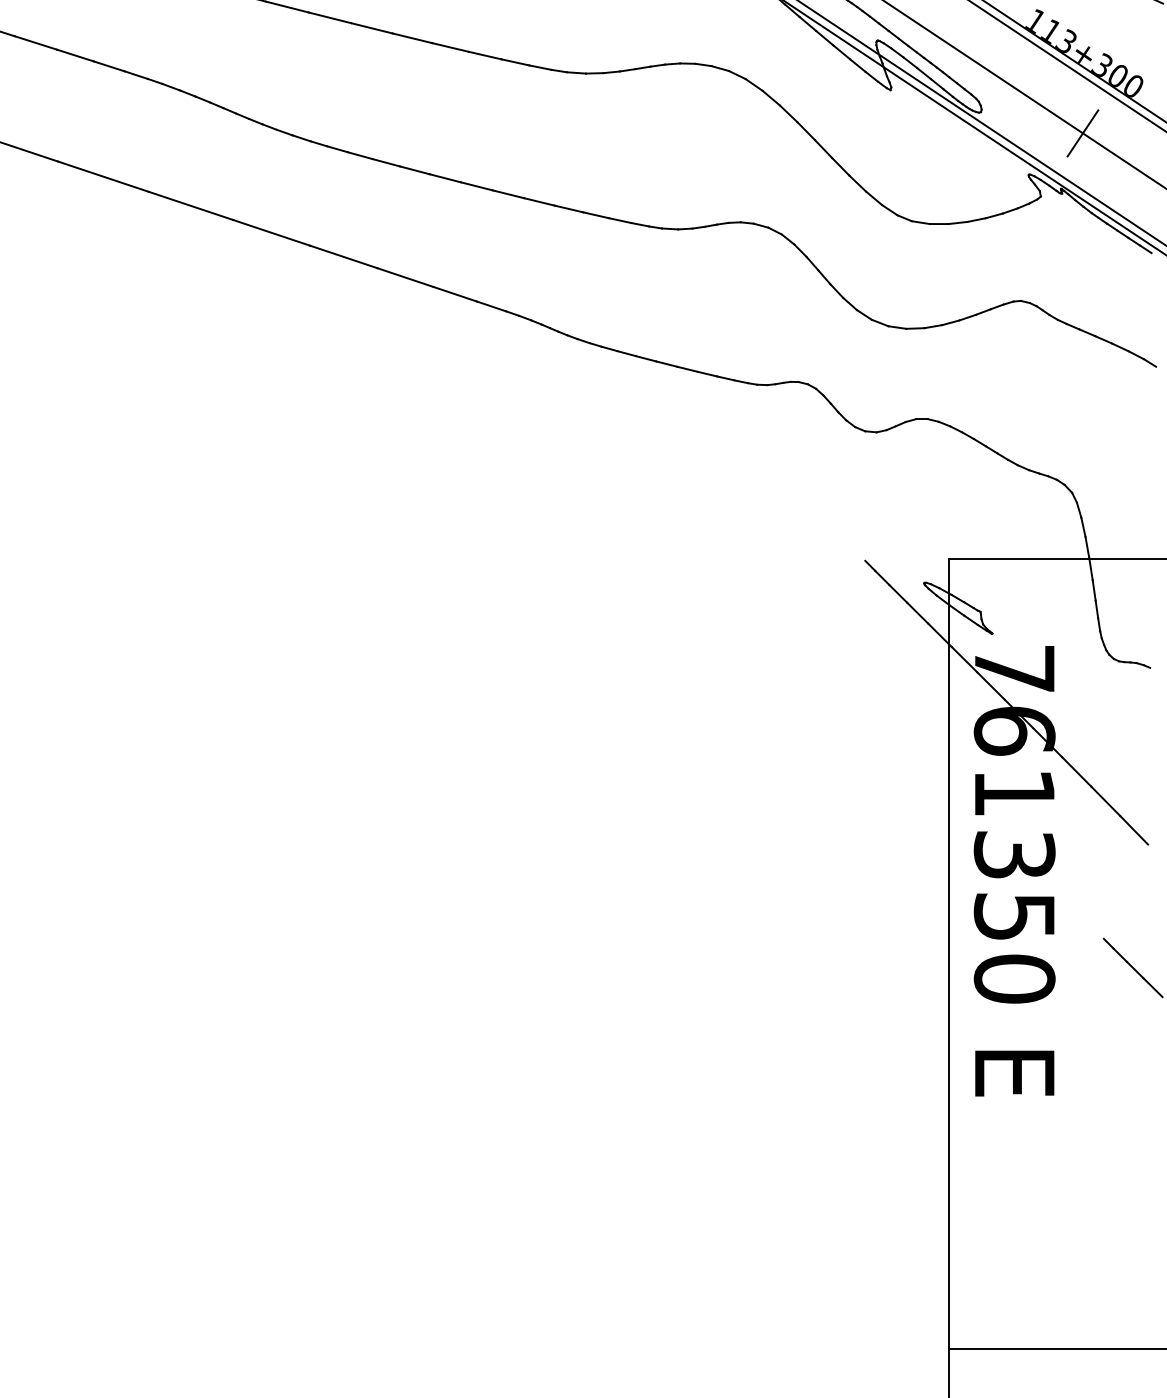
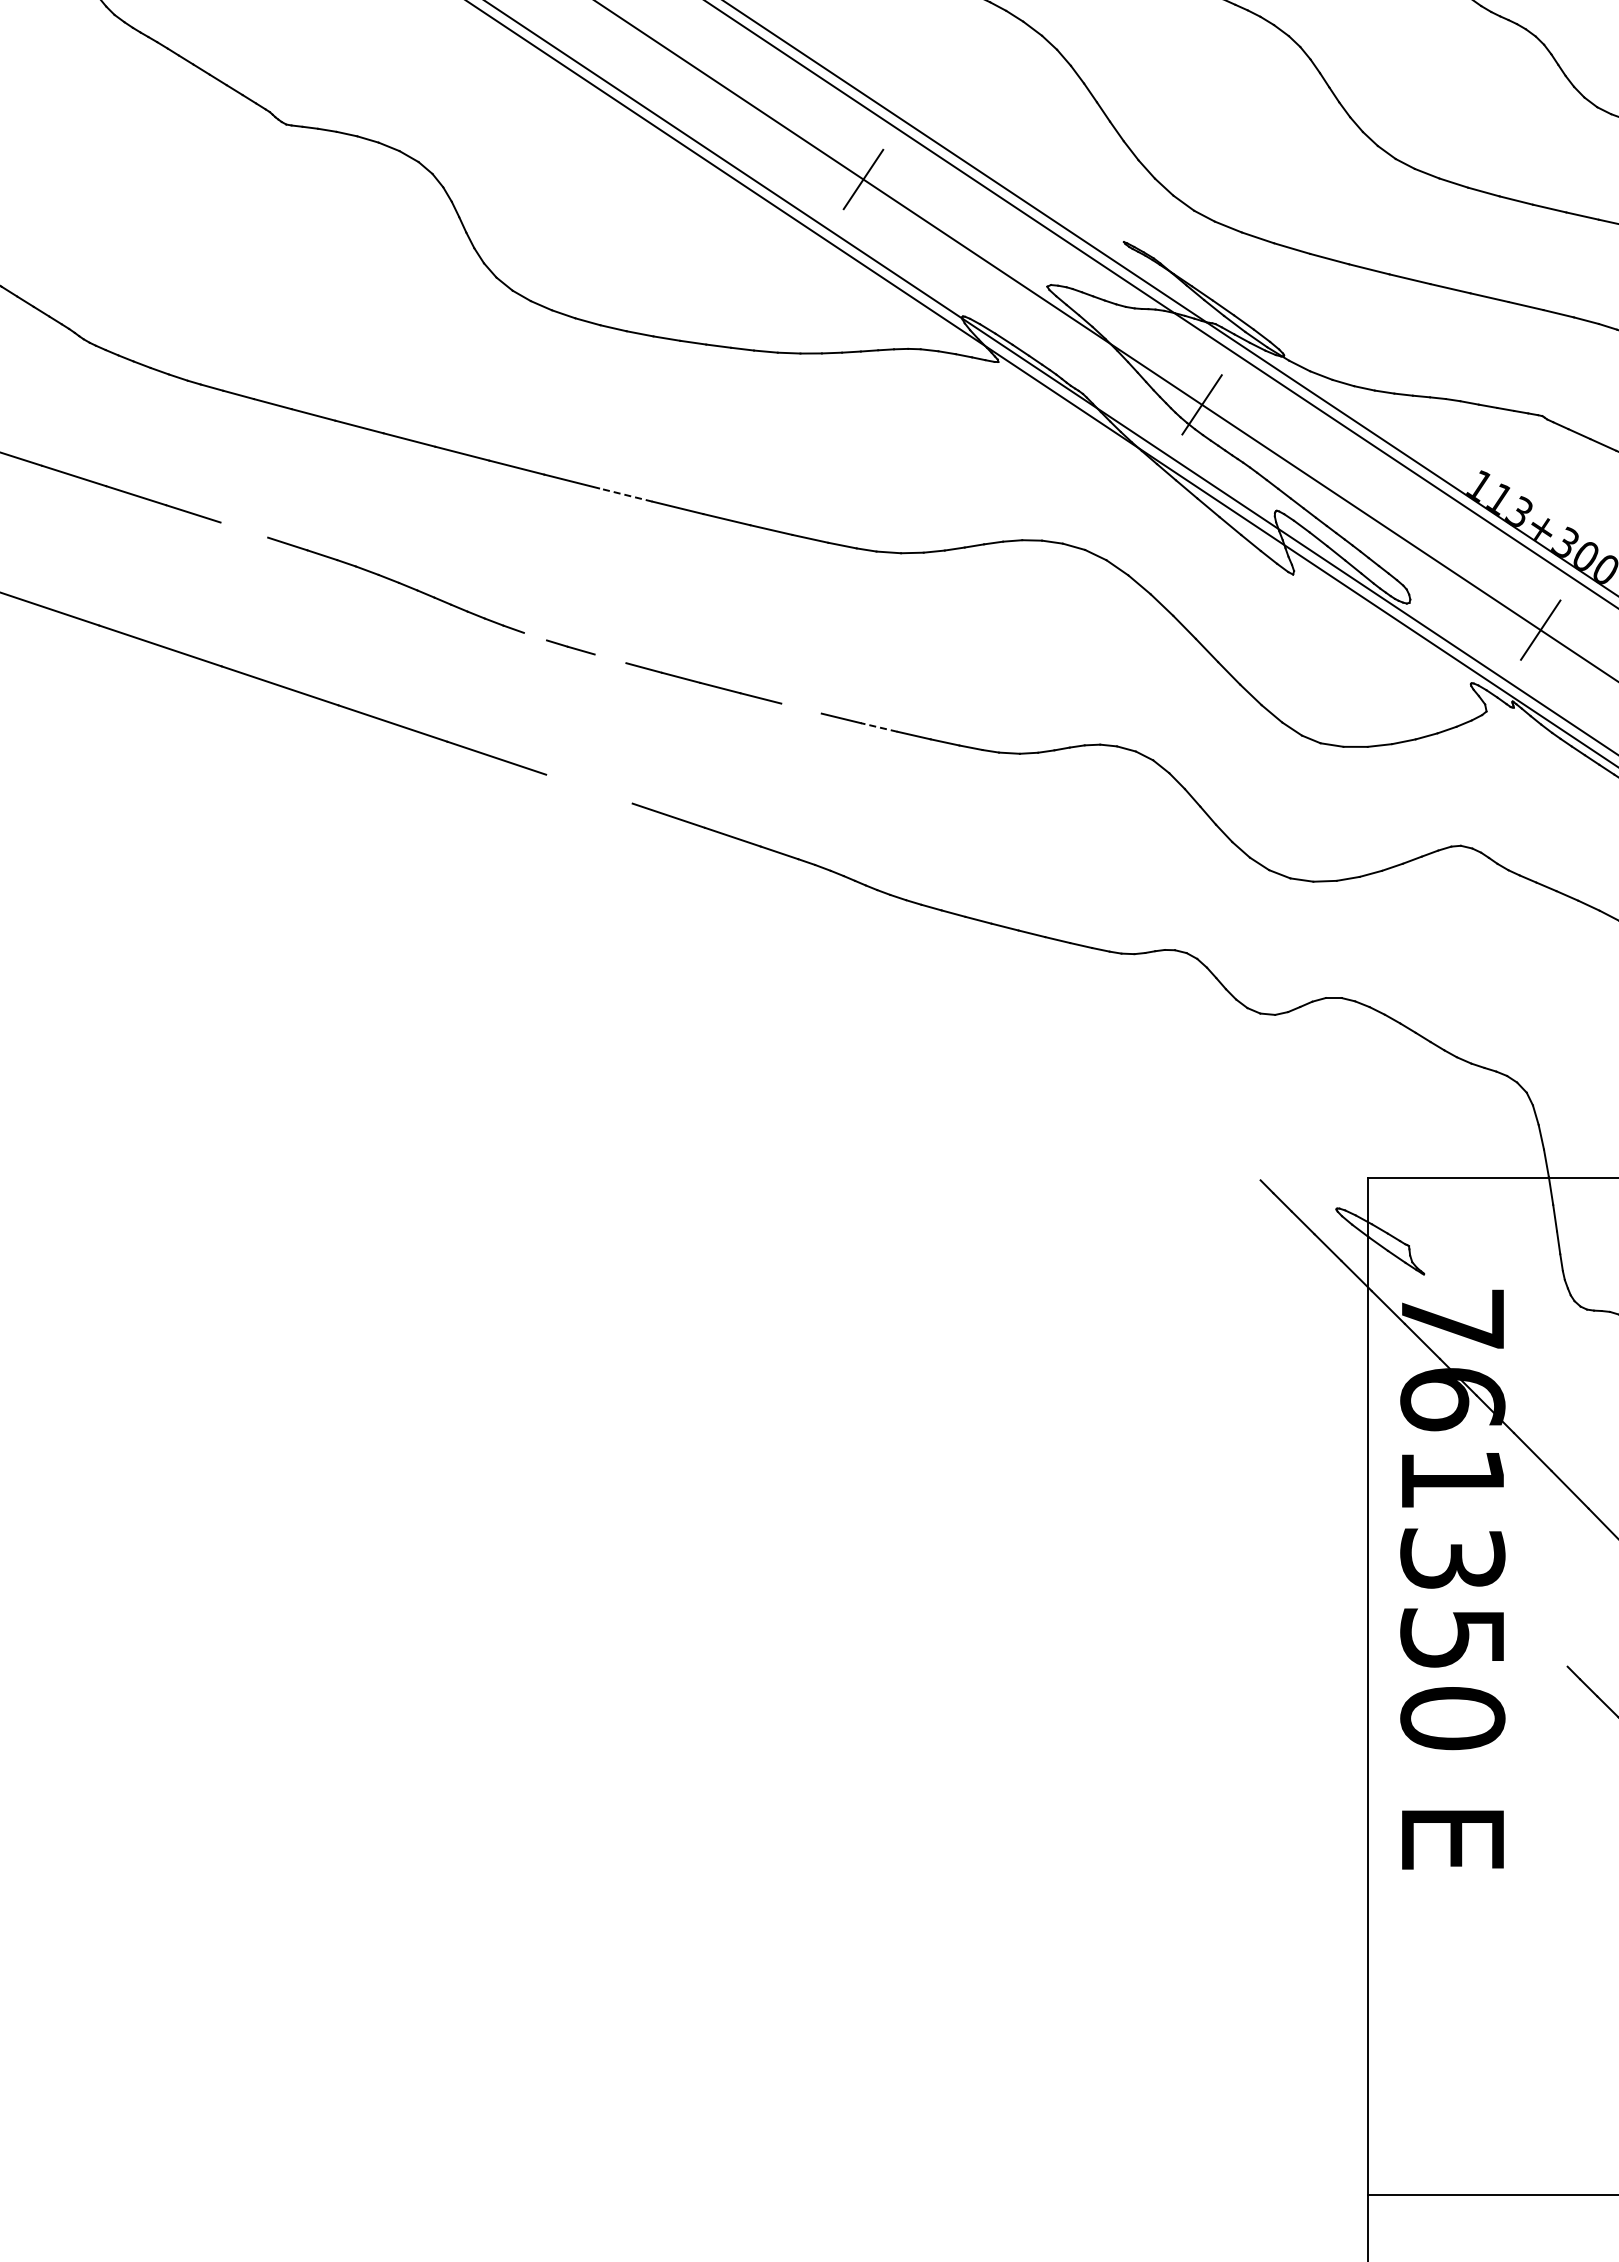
line: (371, 28) -> (625, 495), solid -> dashed
line: (75, 55) -> (244, 529), removed
line: (301, 138) -> (535, 636), removed
line: (360, 155) -> (610, 658), removed
line: (508, 194) -> (801, 708), removed
line: (569, 208) -> (879, 727), solid -> dashed
line: (343, 256) -> (589, 788), removed

